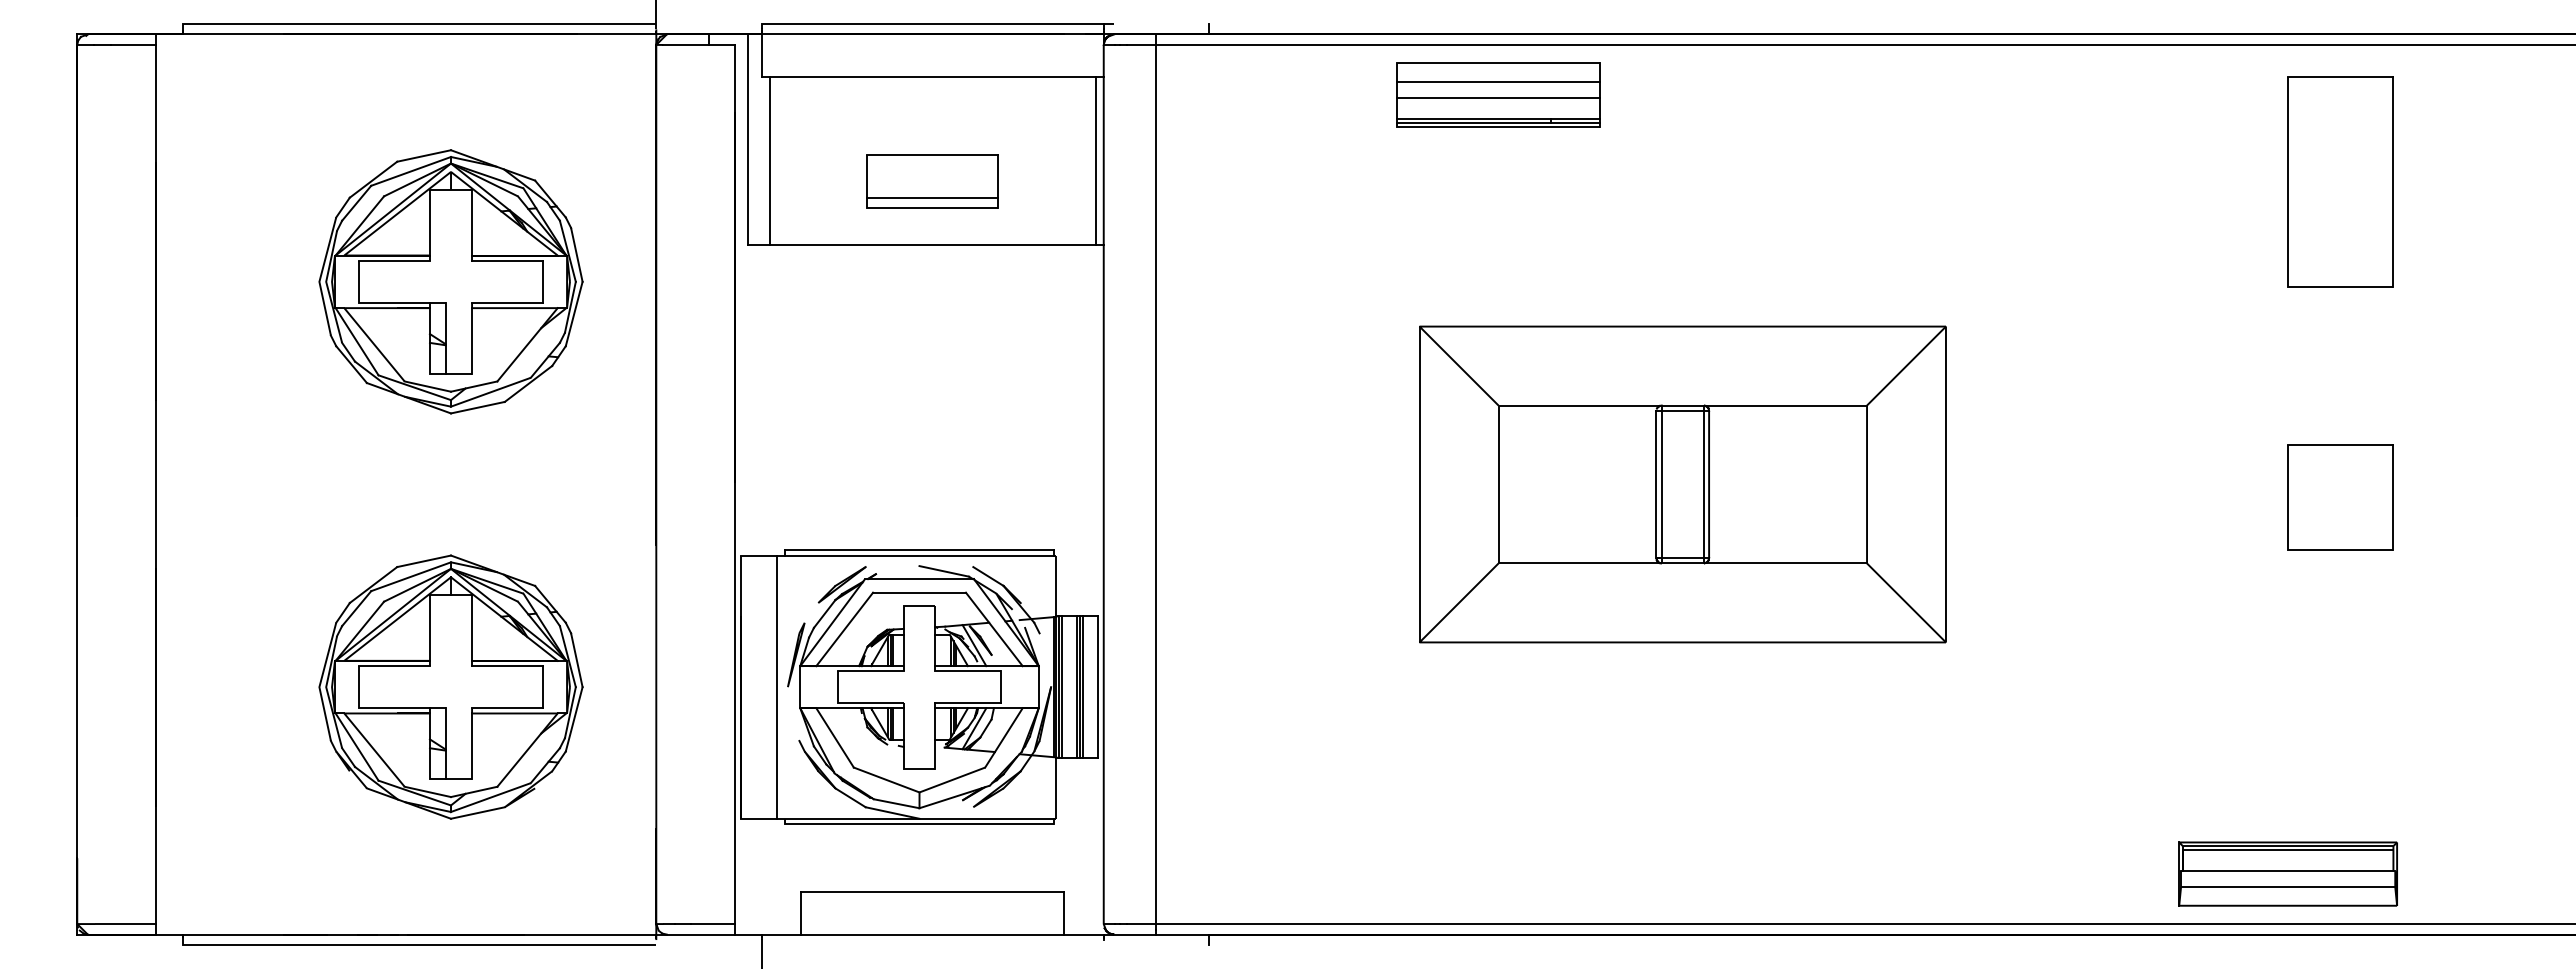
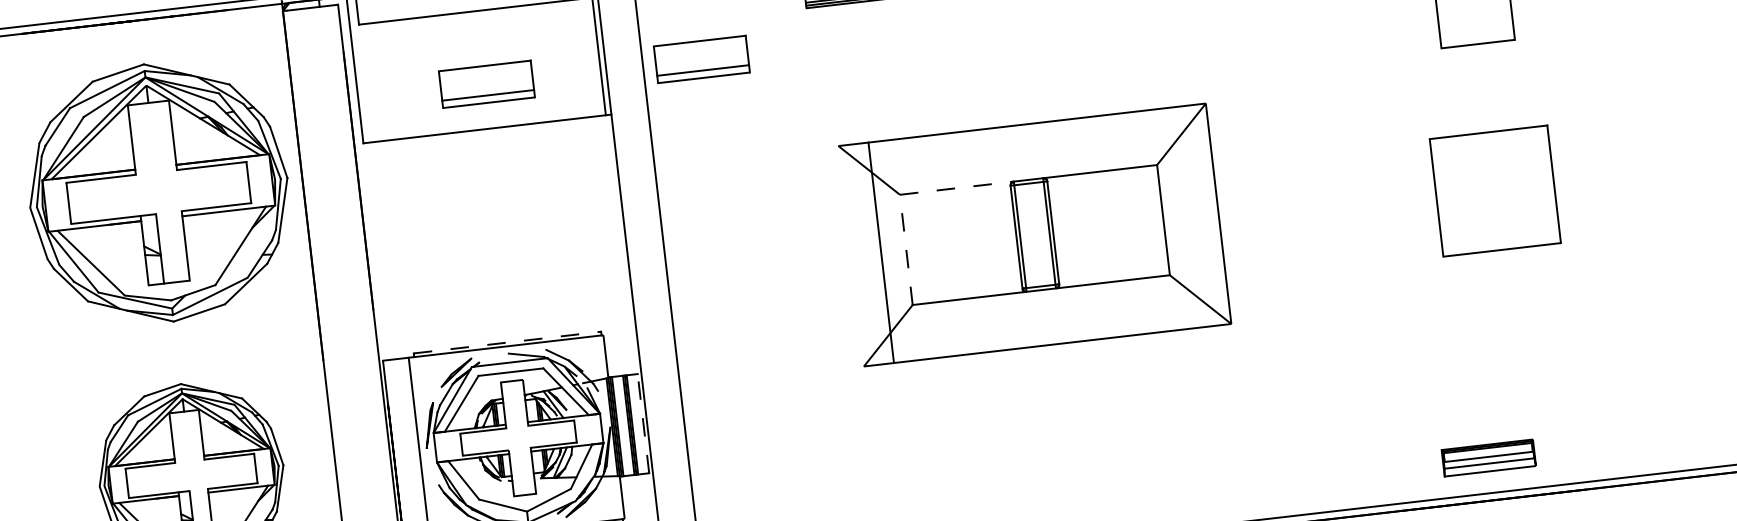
line: (769, 160) -> (371, 82), removed
part: (1240, 181) -> (701, 59), added
part: (450, 281) -> (158, 192), size x1.4
line: (1501, 405) -> (902, 194), solid -> dashed
line: (1419, 484) -> (881, 252), moved
part: (2340, 497) -> (1495, 190), size x1.6
line: (920, 550) -> (508, 342), solid -> dashed
line: (1098, 686) -> (643, 423), solid -> dashed
part: (2287, 873) -> (1488, 457), size x0.6

